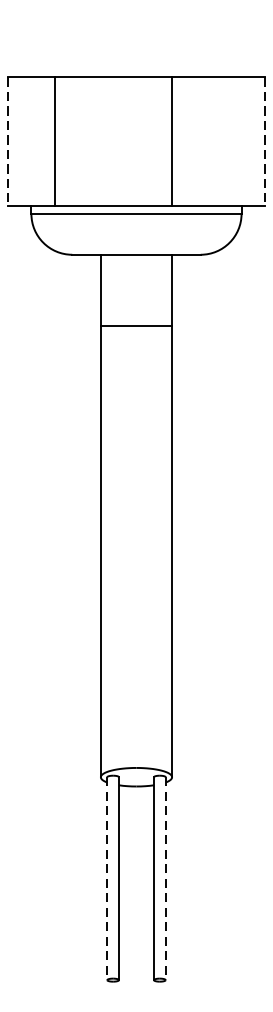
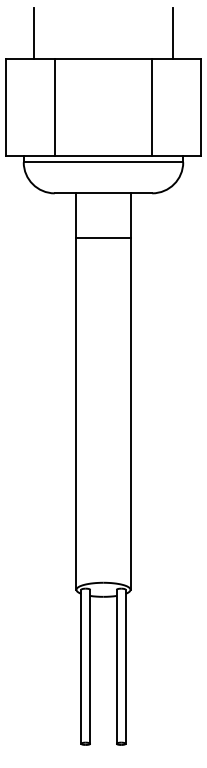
line: (45, 42) -> (34, 32), added
line: (227, 42) -> (172, 32), added
line: (8, 141) -> (6, 107), dashed -> solid
line: (54, 141) -> (54, 107), moved
line: (172, 141) -> (152, 107), moved
line: (264, 141) -> (200, 107), dashed -> solid
line: (136, 326) -> (103, 237), moved
line: (107, 878) -> (81, 666), dashed -> solid
line: (165, 878) -> (125, 666), dashed -> solid

